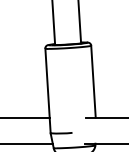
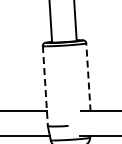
line: (93, 80) -> (88, 76), solid -> dashed
line: (48, 91) -> (45, 86), solid -> dashed

